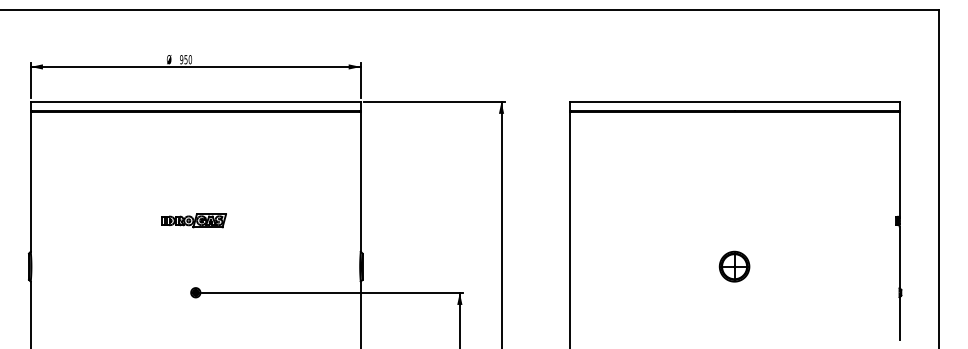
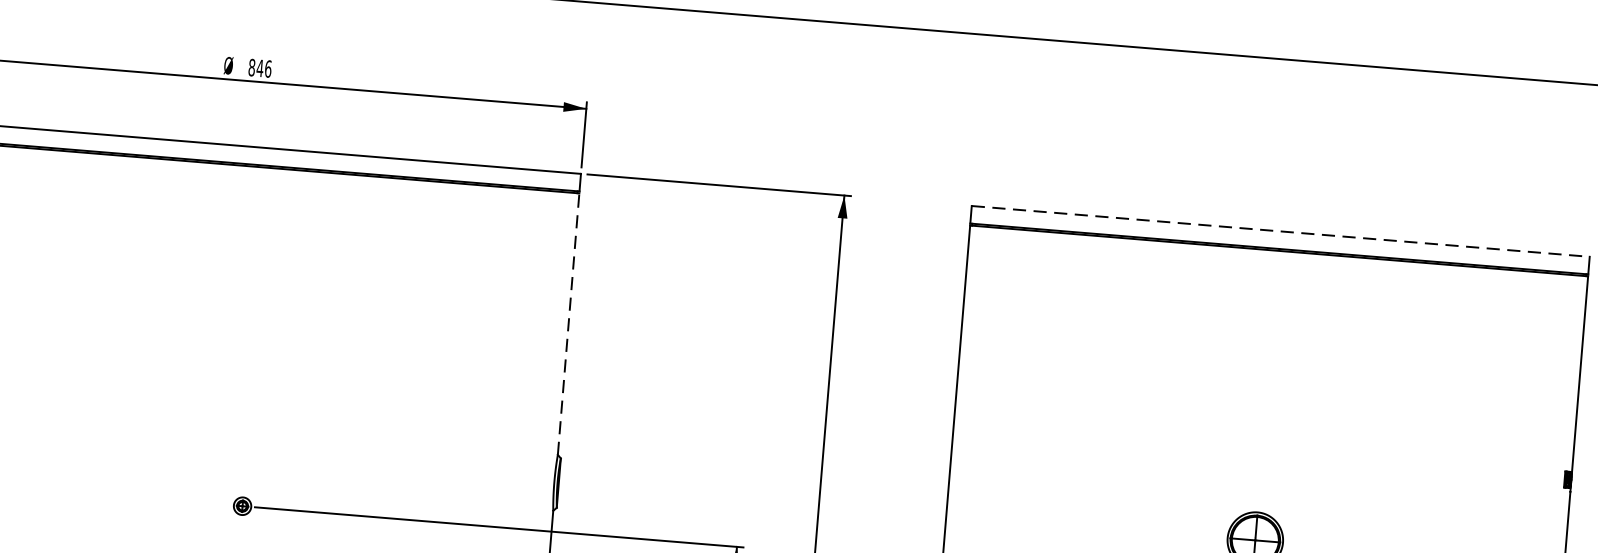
text: (186, 59) -> (261, 68), 950 -> 846
line: (735, 101) -> (1282, 231), solid -> dashed
line: (360, 181) -> (568, 323), solid -> dashed
part: (193, 220) -> (249, 370), removed

